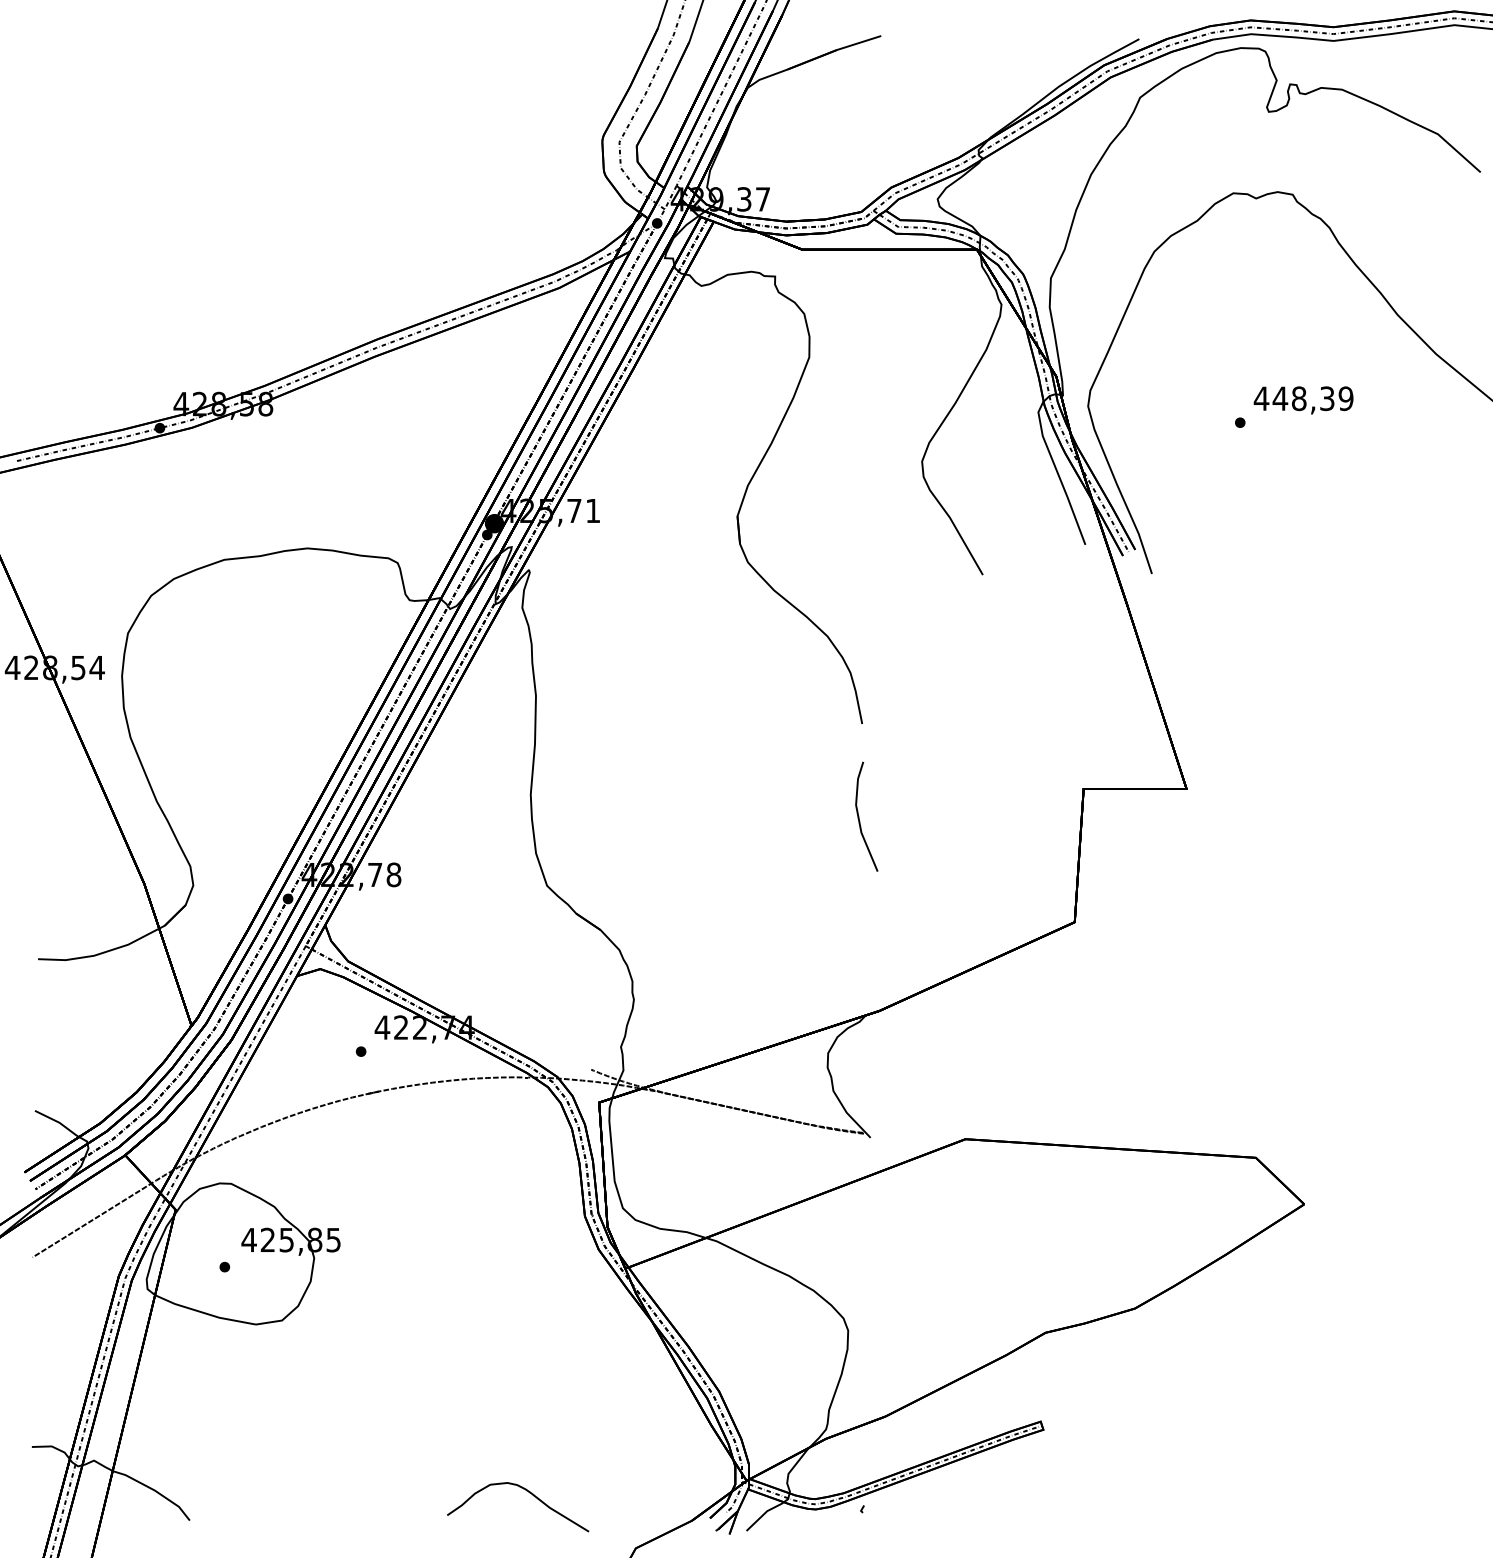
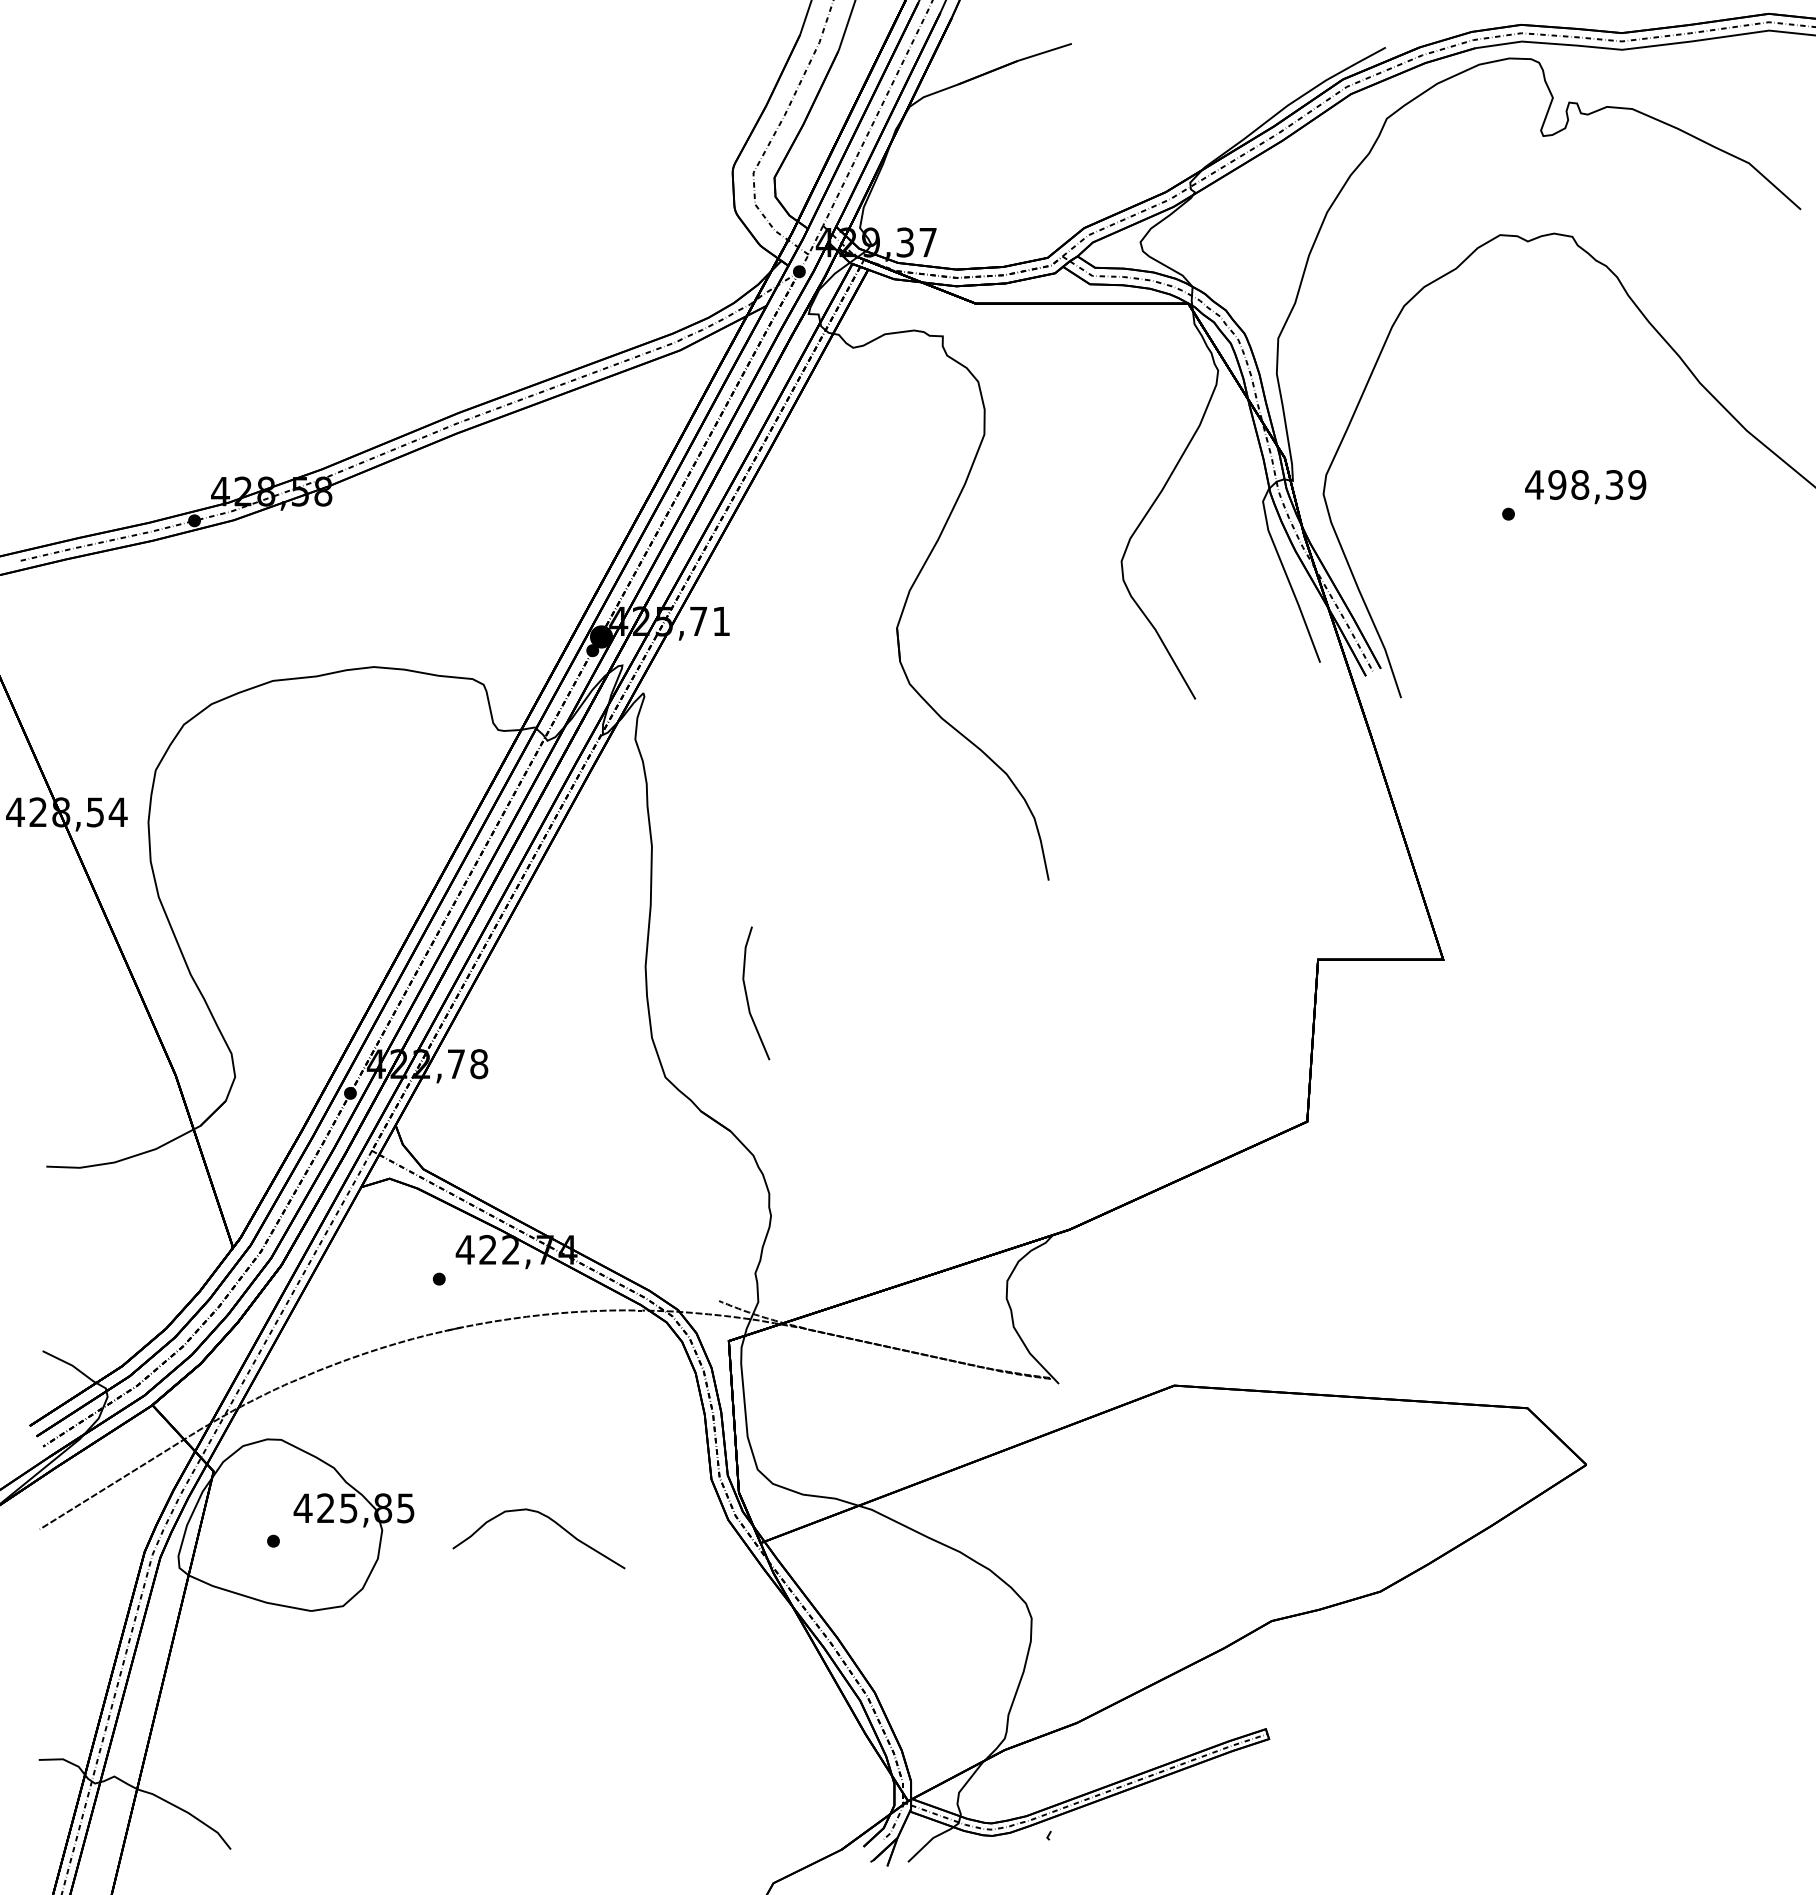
text: (1280, 398) -> (1557, 484), 448,39 -> 498,39
line: (859, 816) -> (747, 993), moved
curve: (529, 1493) -> (552, 1522), moved

